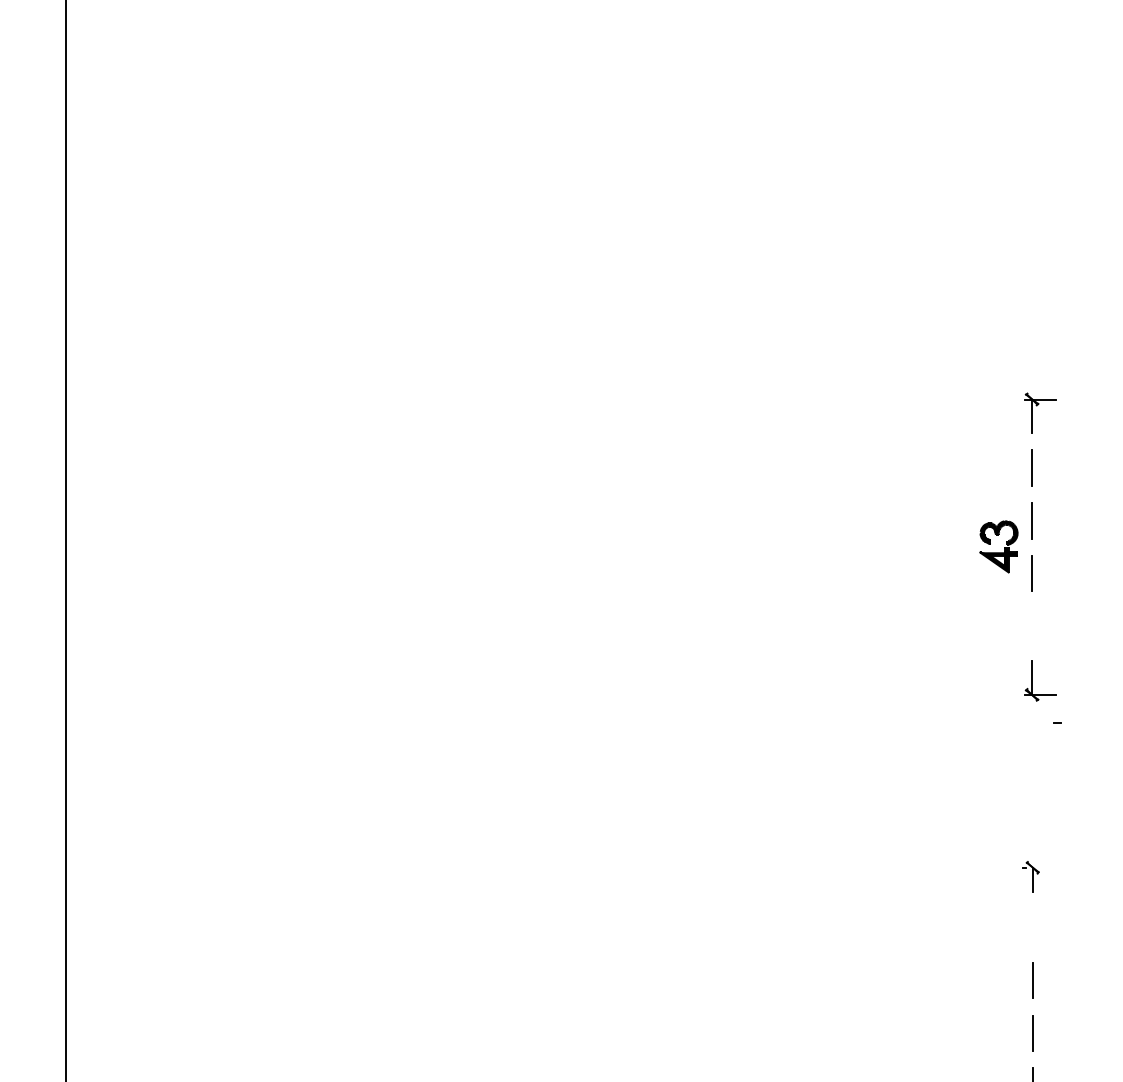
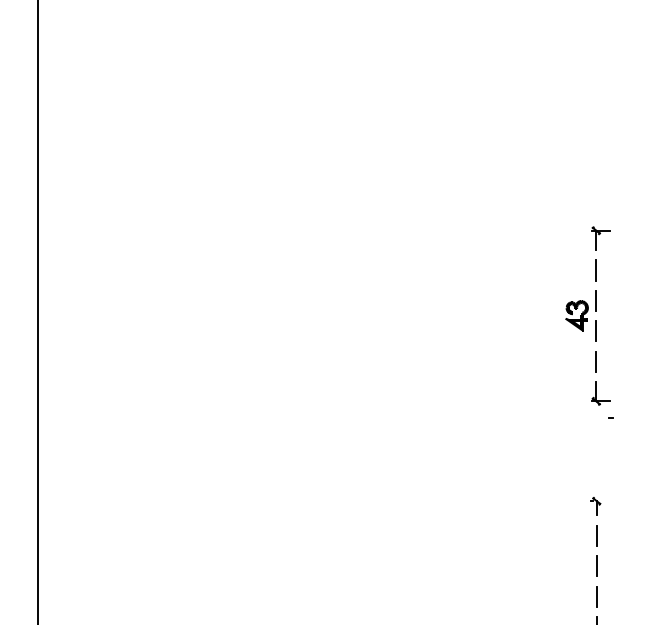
line: (1030, 625) -> (595, 361), added
line: (1032, 927) -> (596, 535), added

